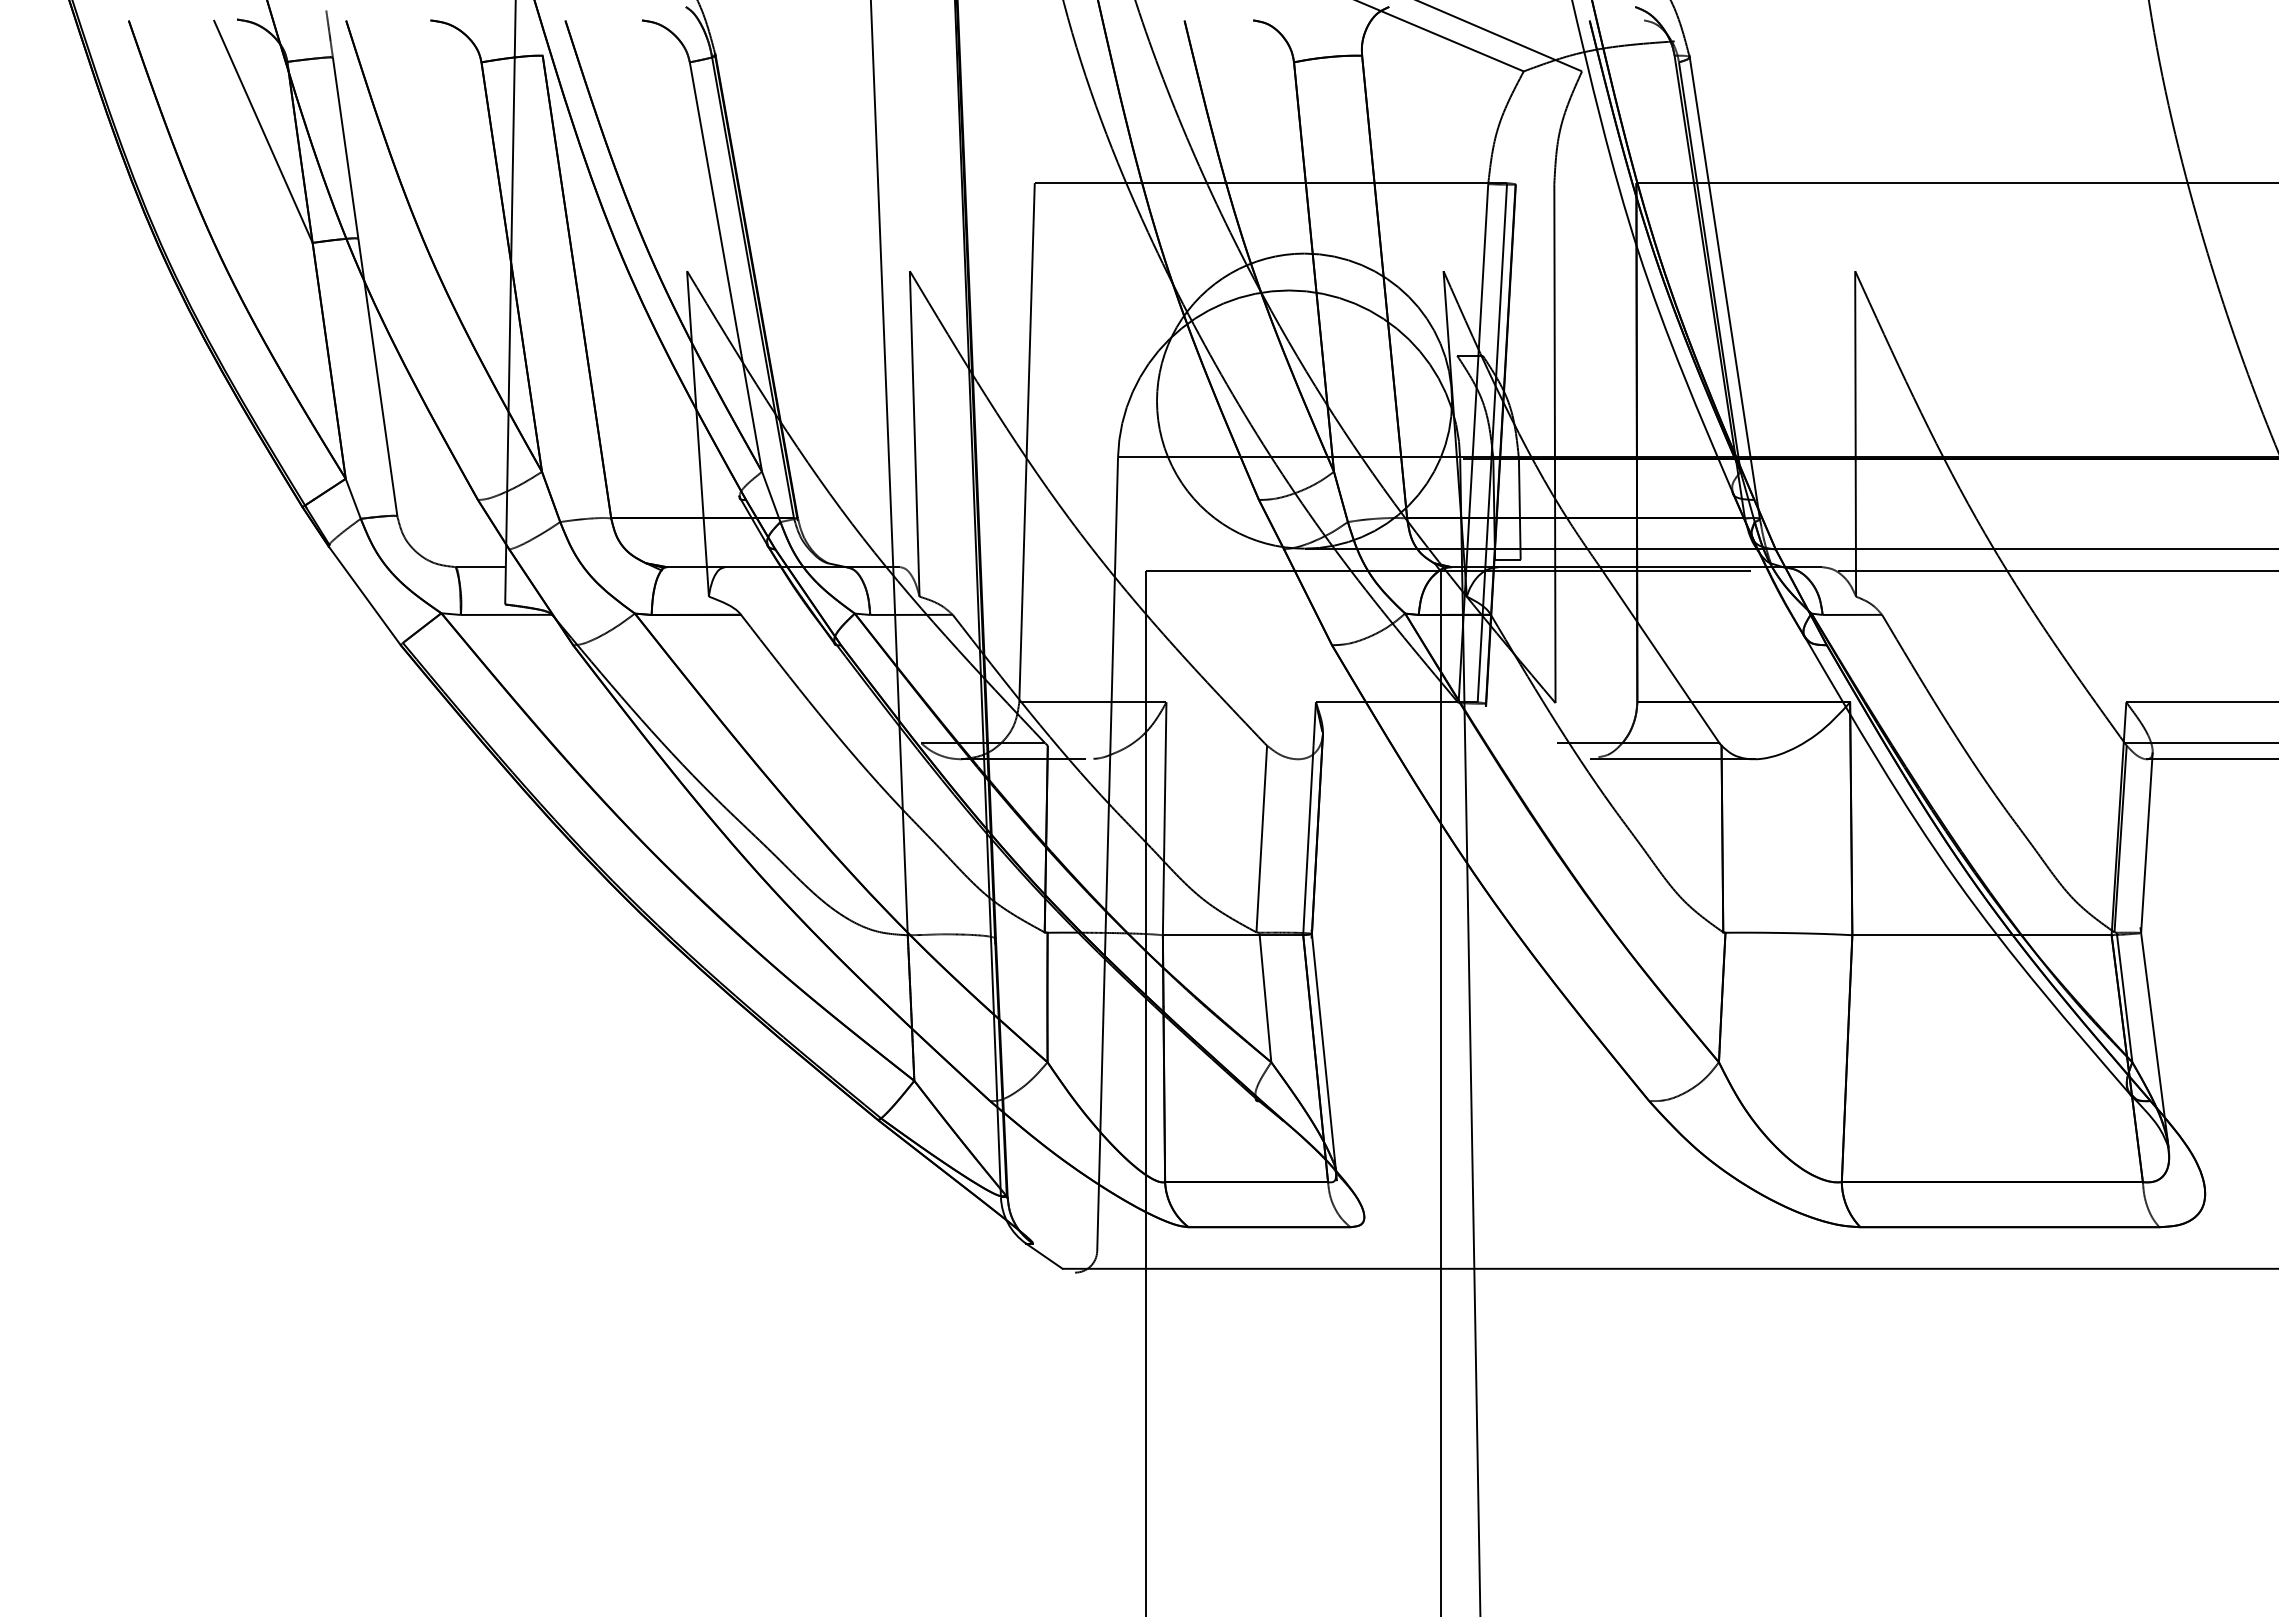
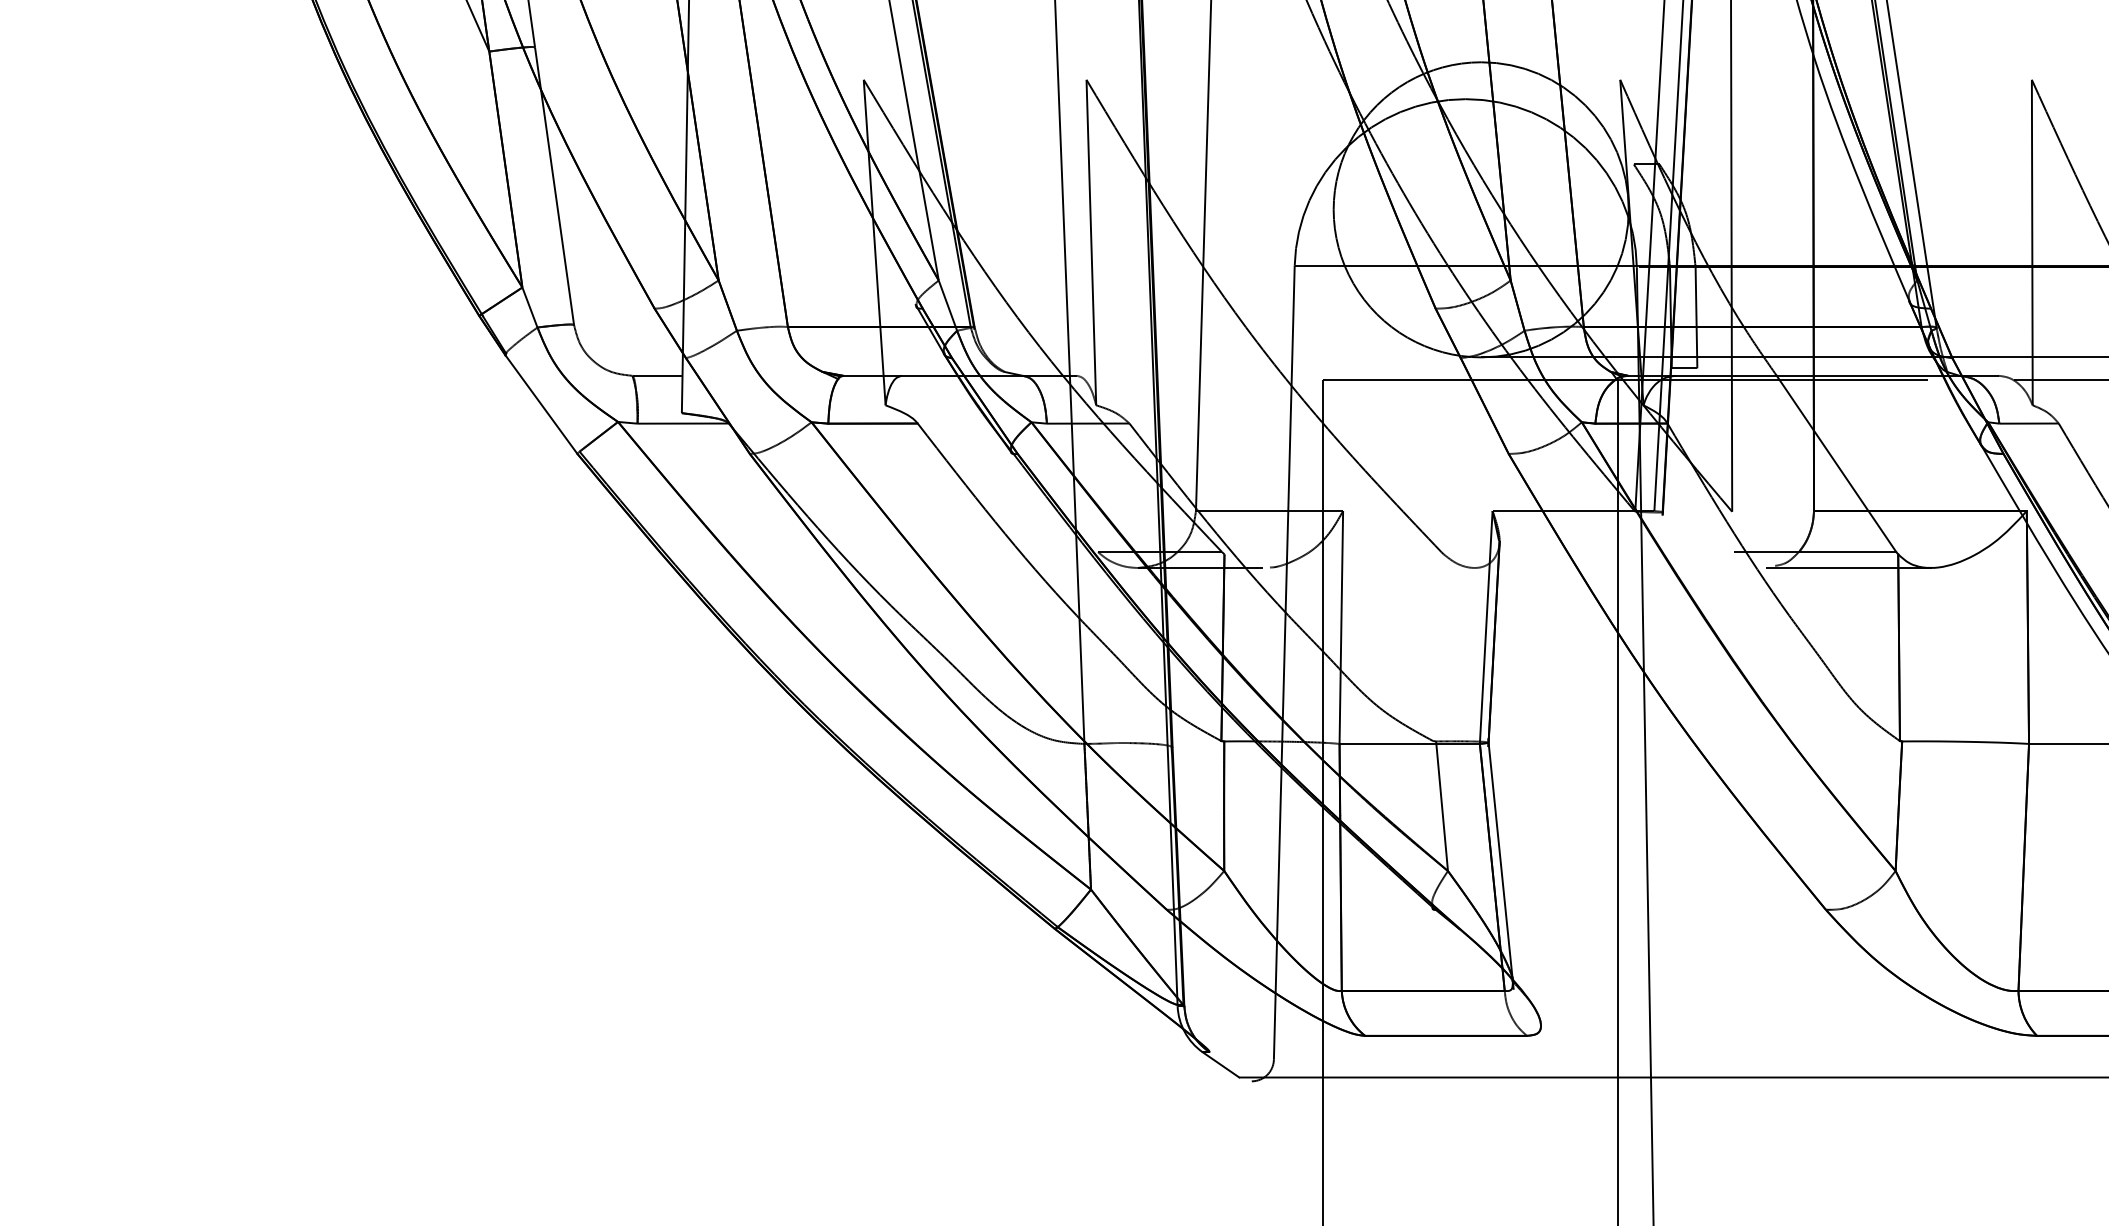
line: (1261, 838) -> (1438, 647), removed

